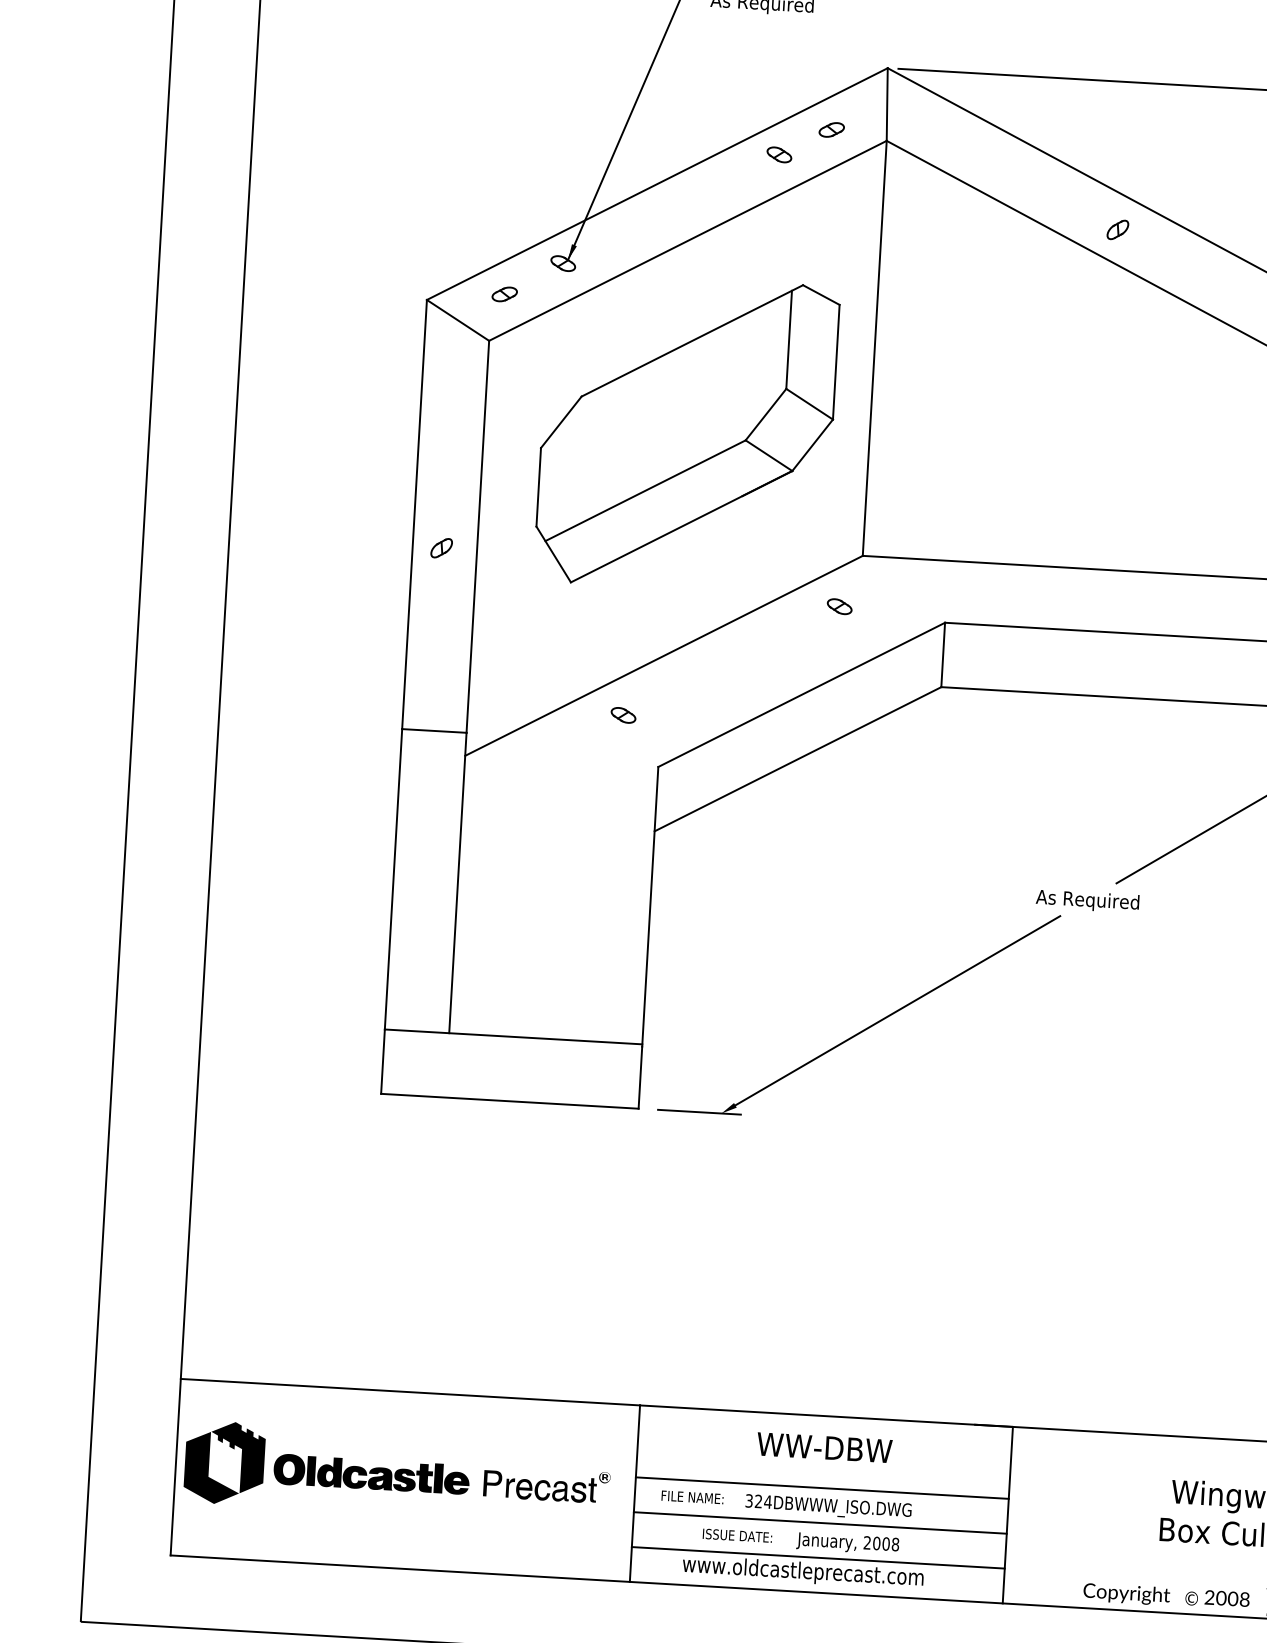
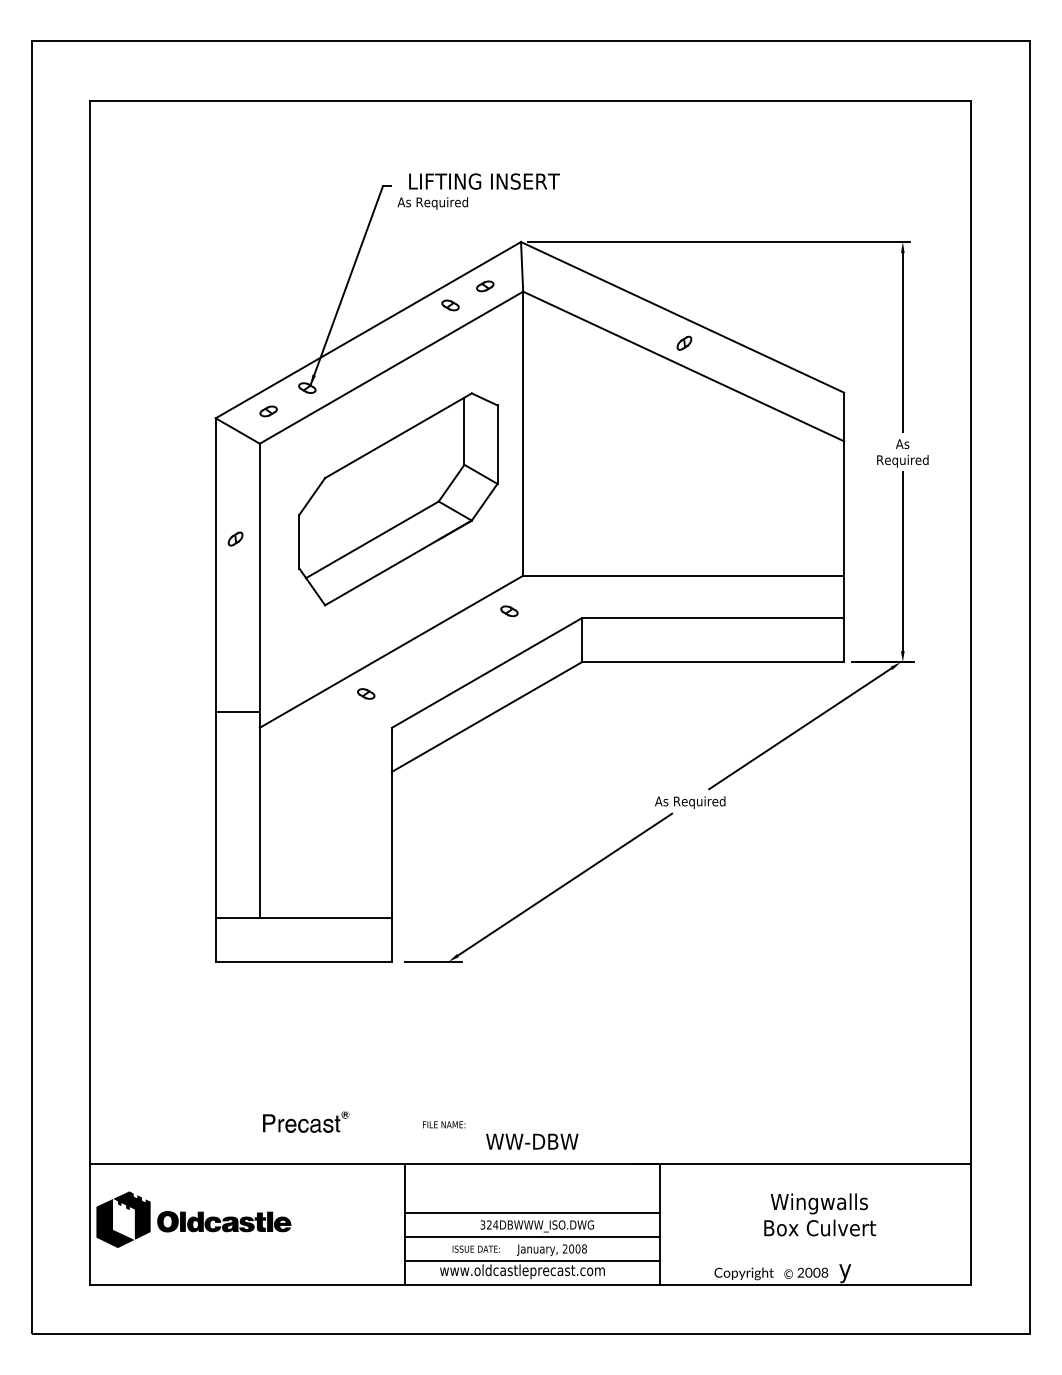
part: (441, 547) -> (235, 538), moved
text: (825, 1447) -> (532, 1141), moved
part: (547, 1484) -> (306, 1121), moved
text: (693, 1497) -> (444, 1124), moved

